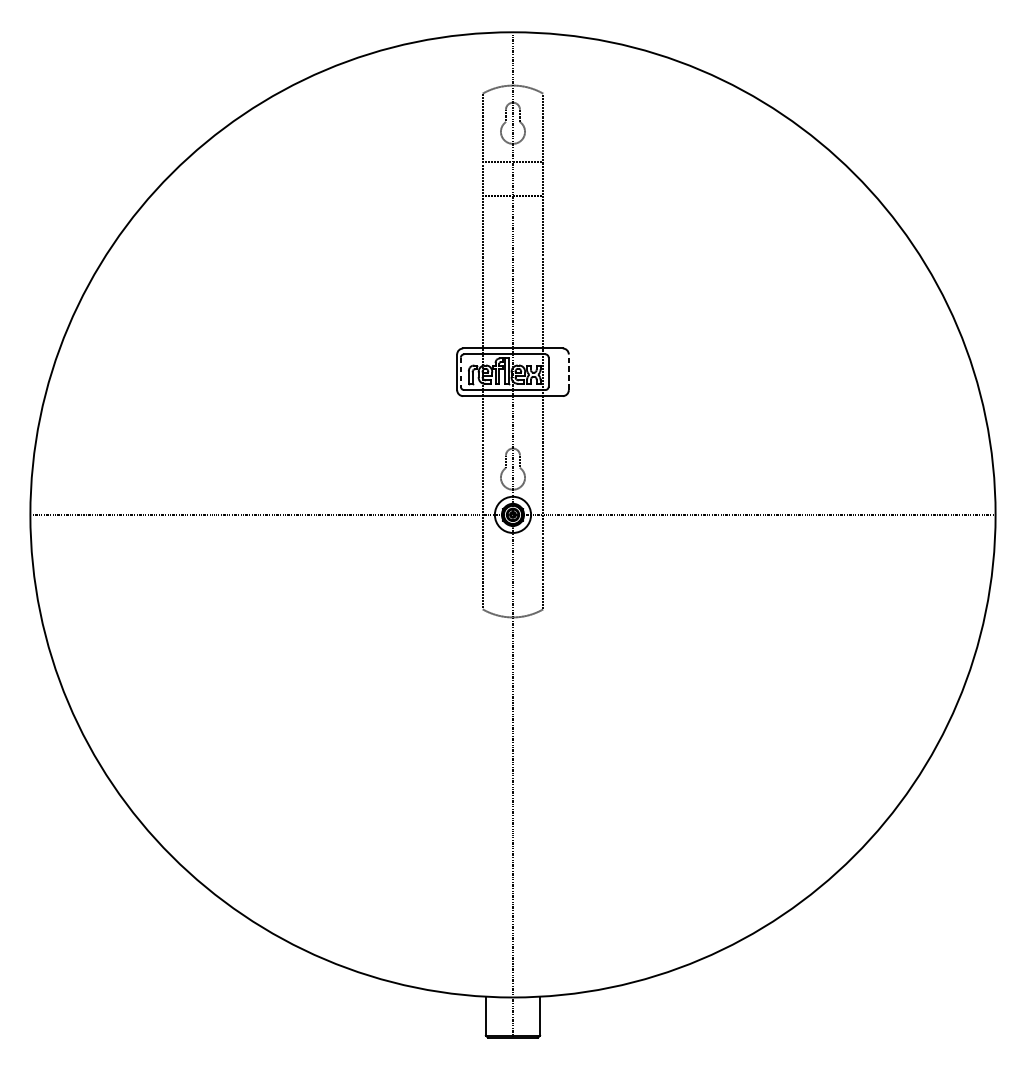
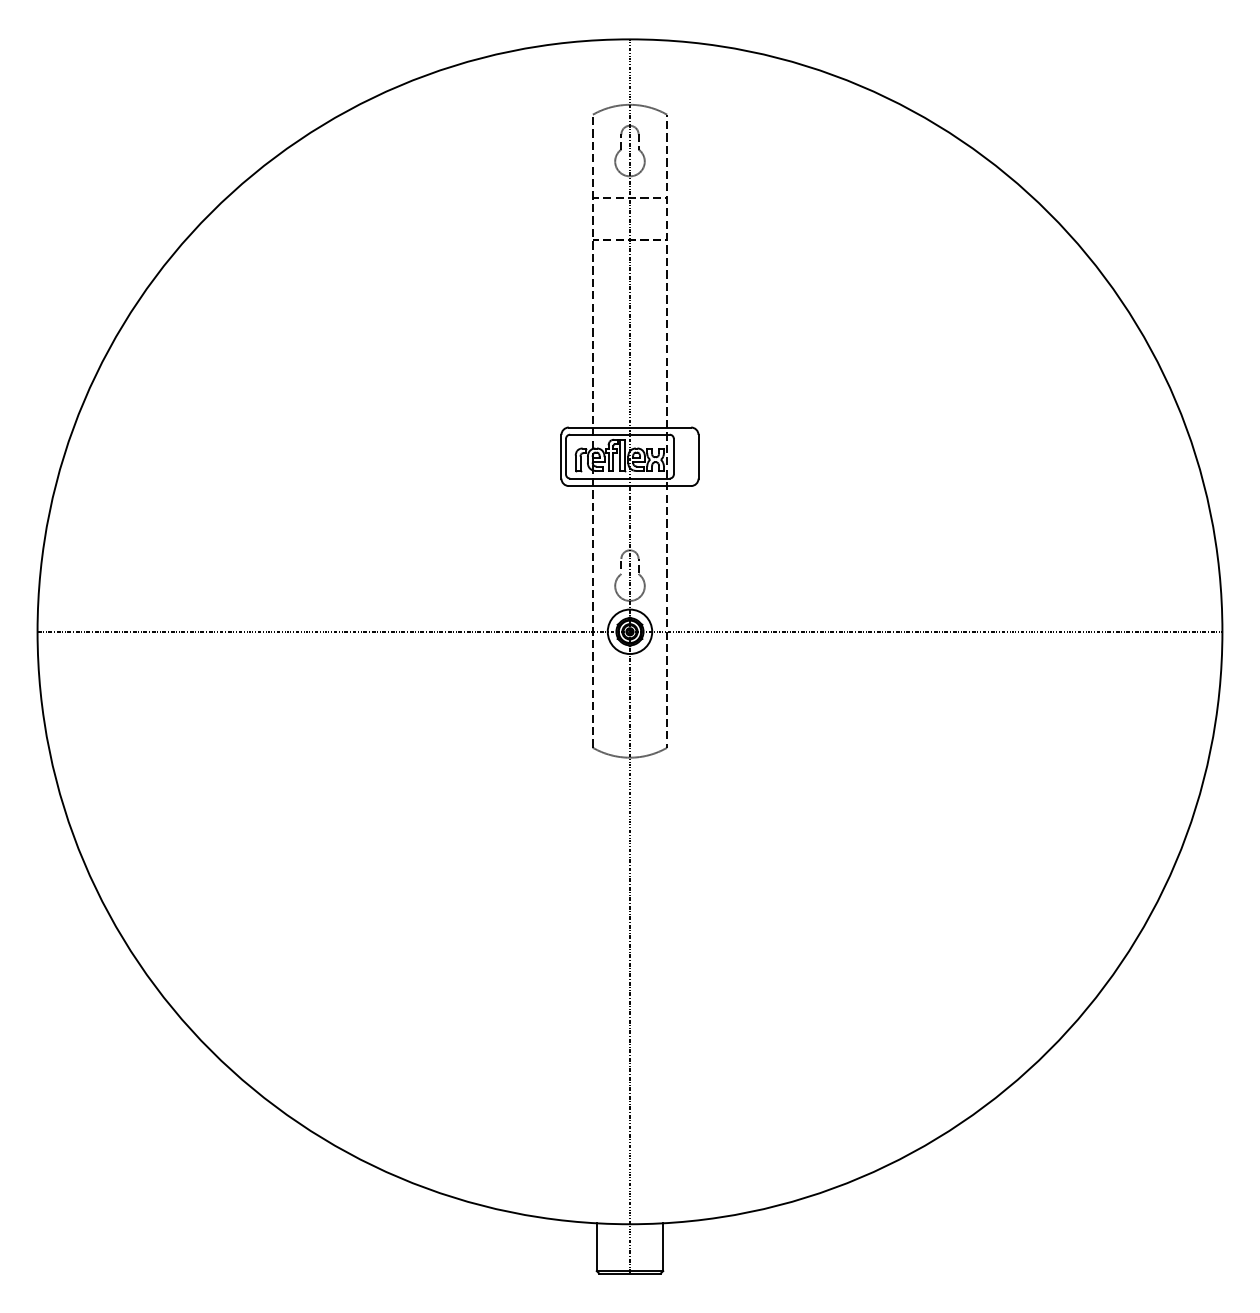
line: (461, 372) -> (566, 456), dashed -> solid
line: (568, 372) -> (698, 456), dashed -> solid

